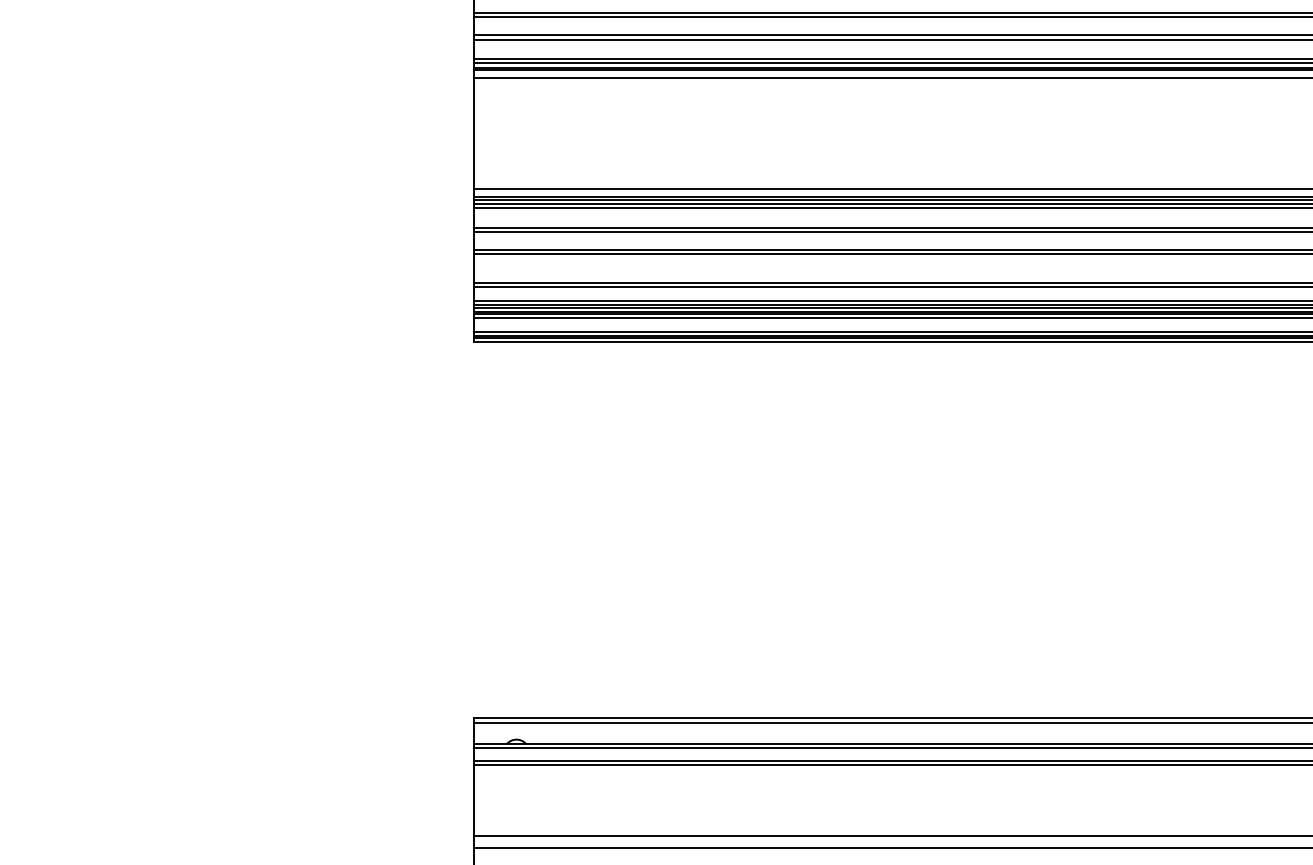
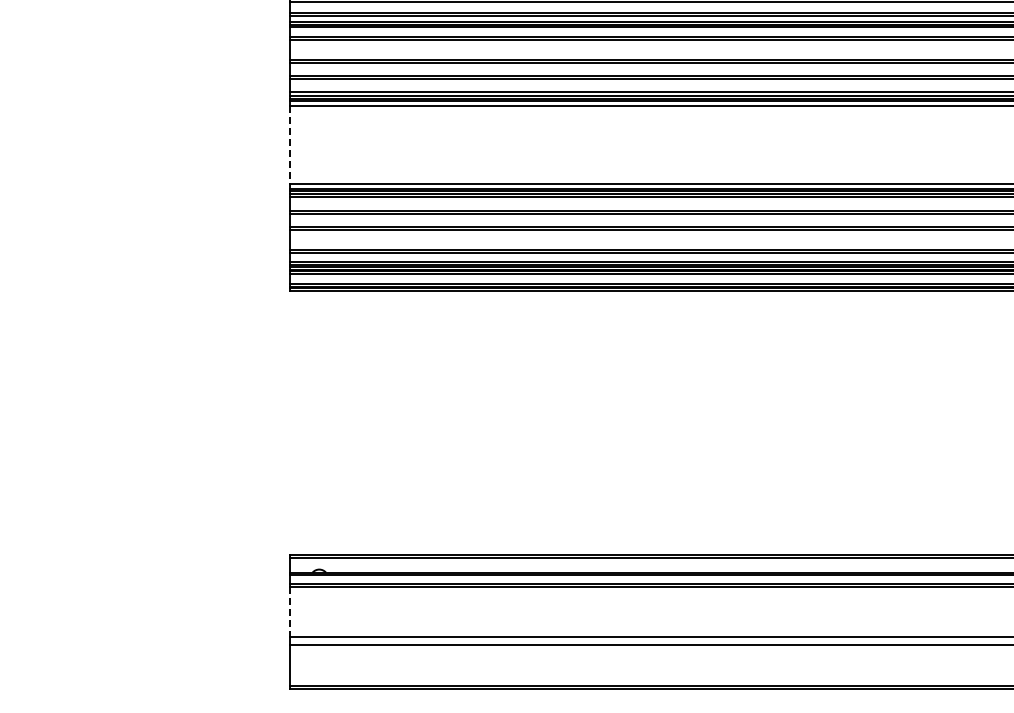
line: (473, 134) -> (289, 145), solid -> dashed
line: (473, 800) -> (289, 612), solid -> dashed

